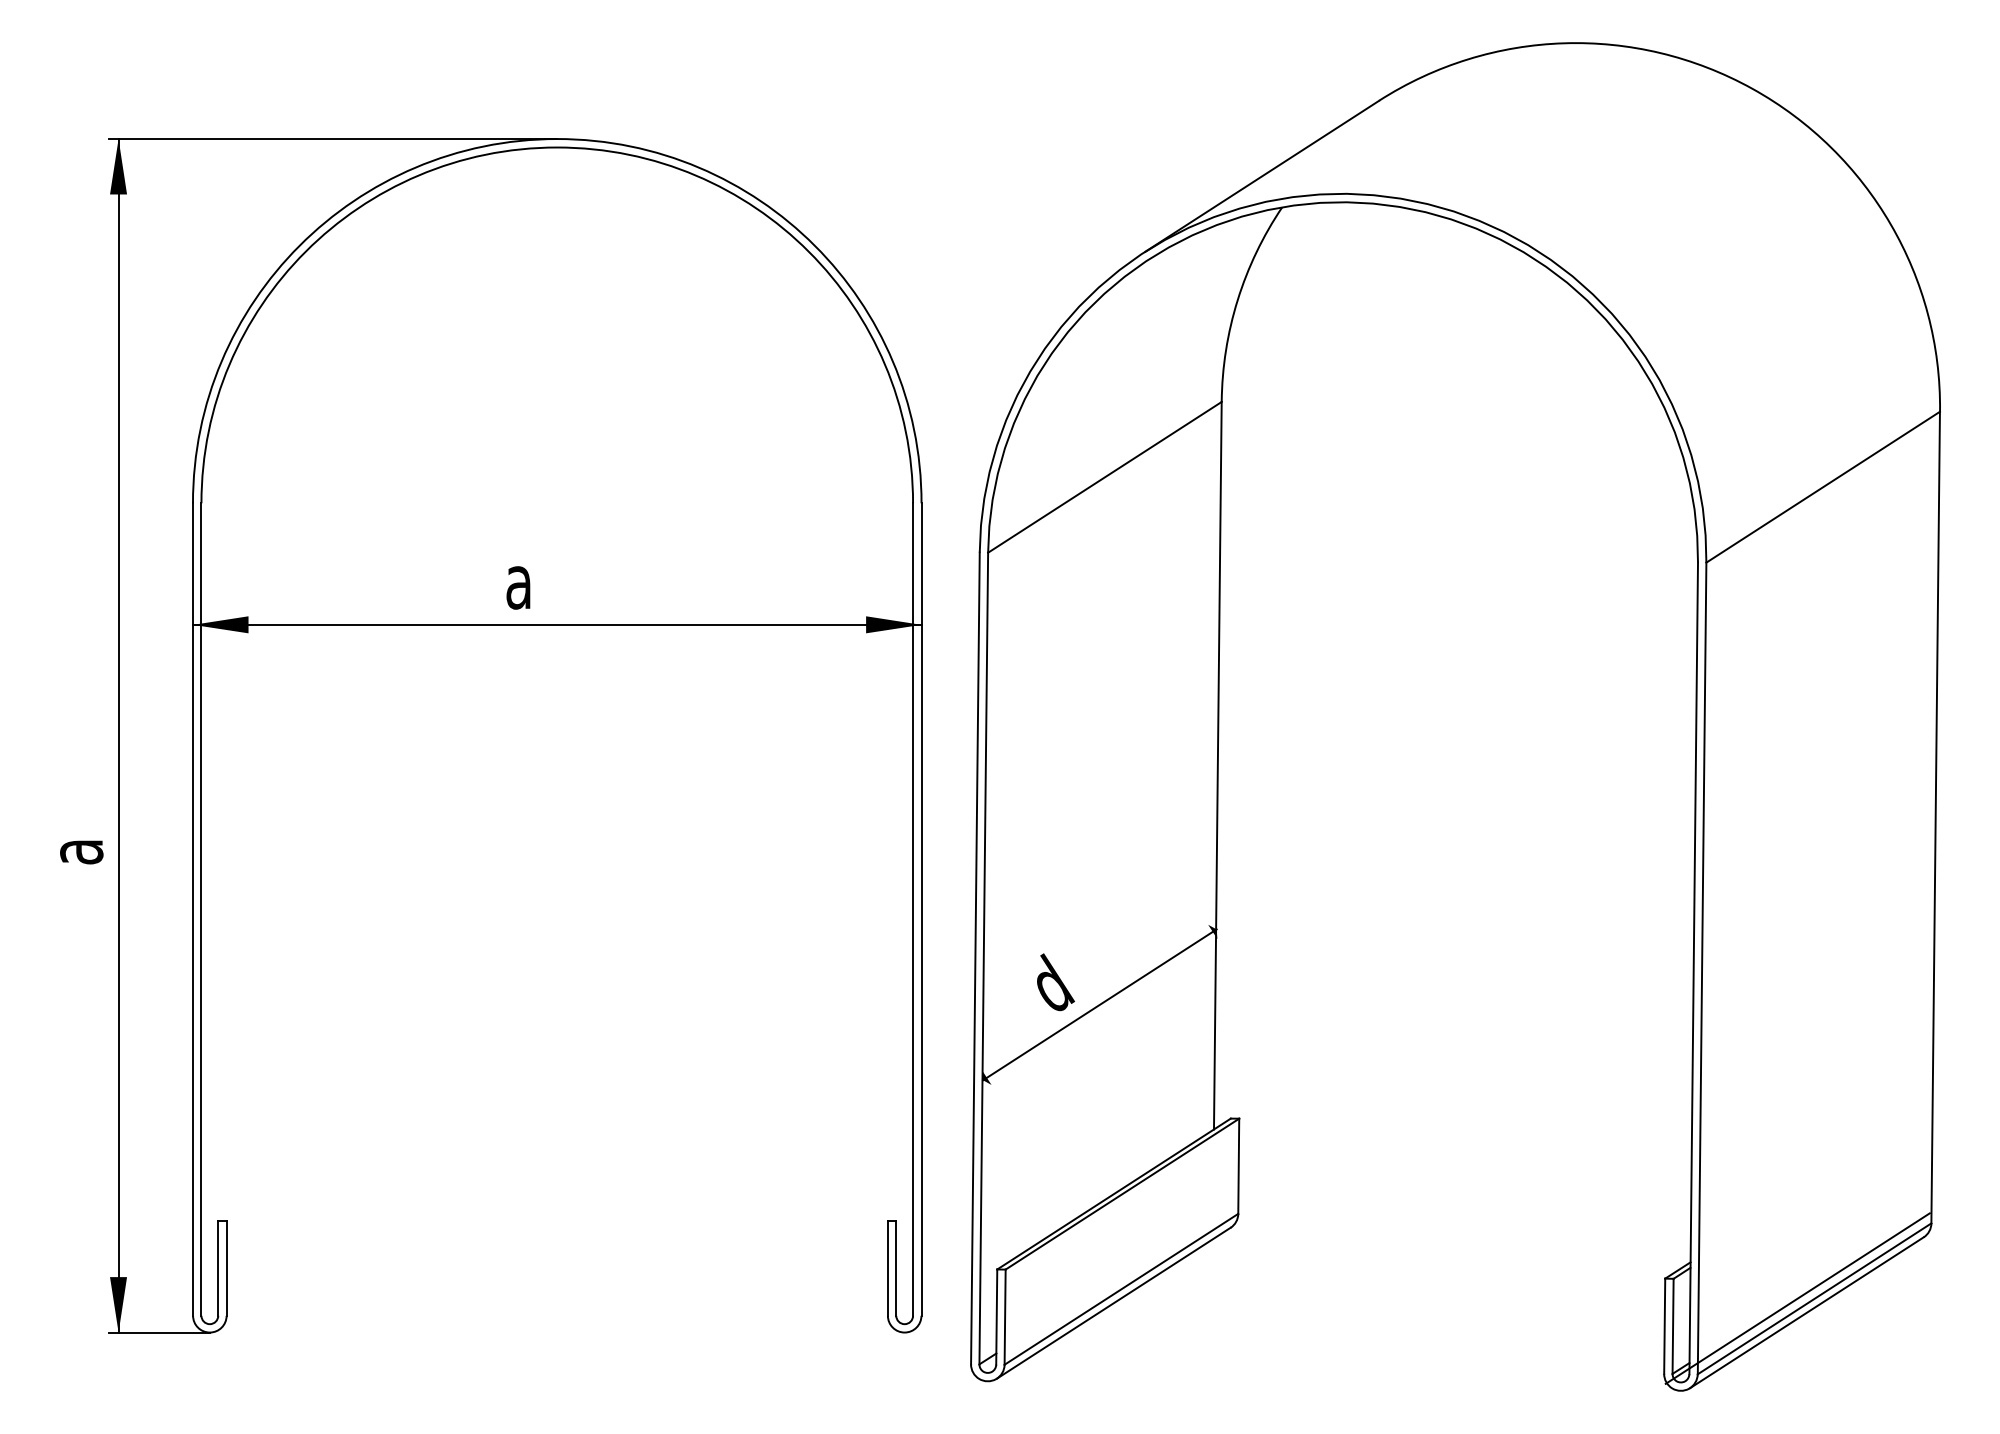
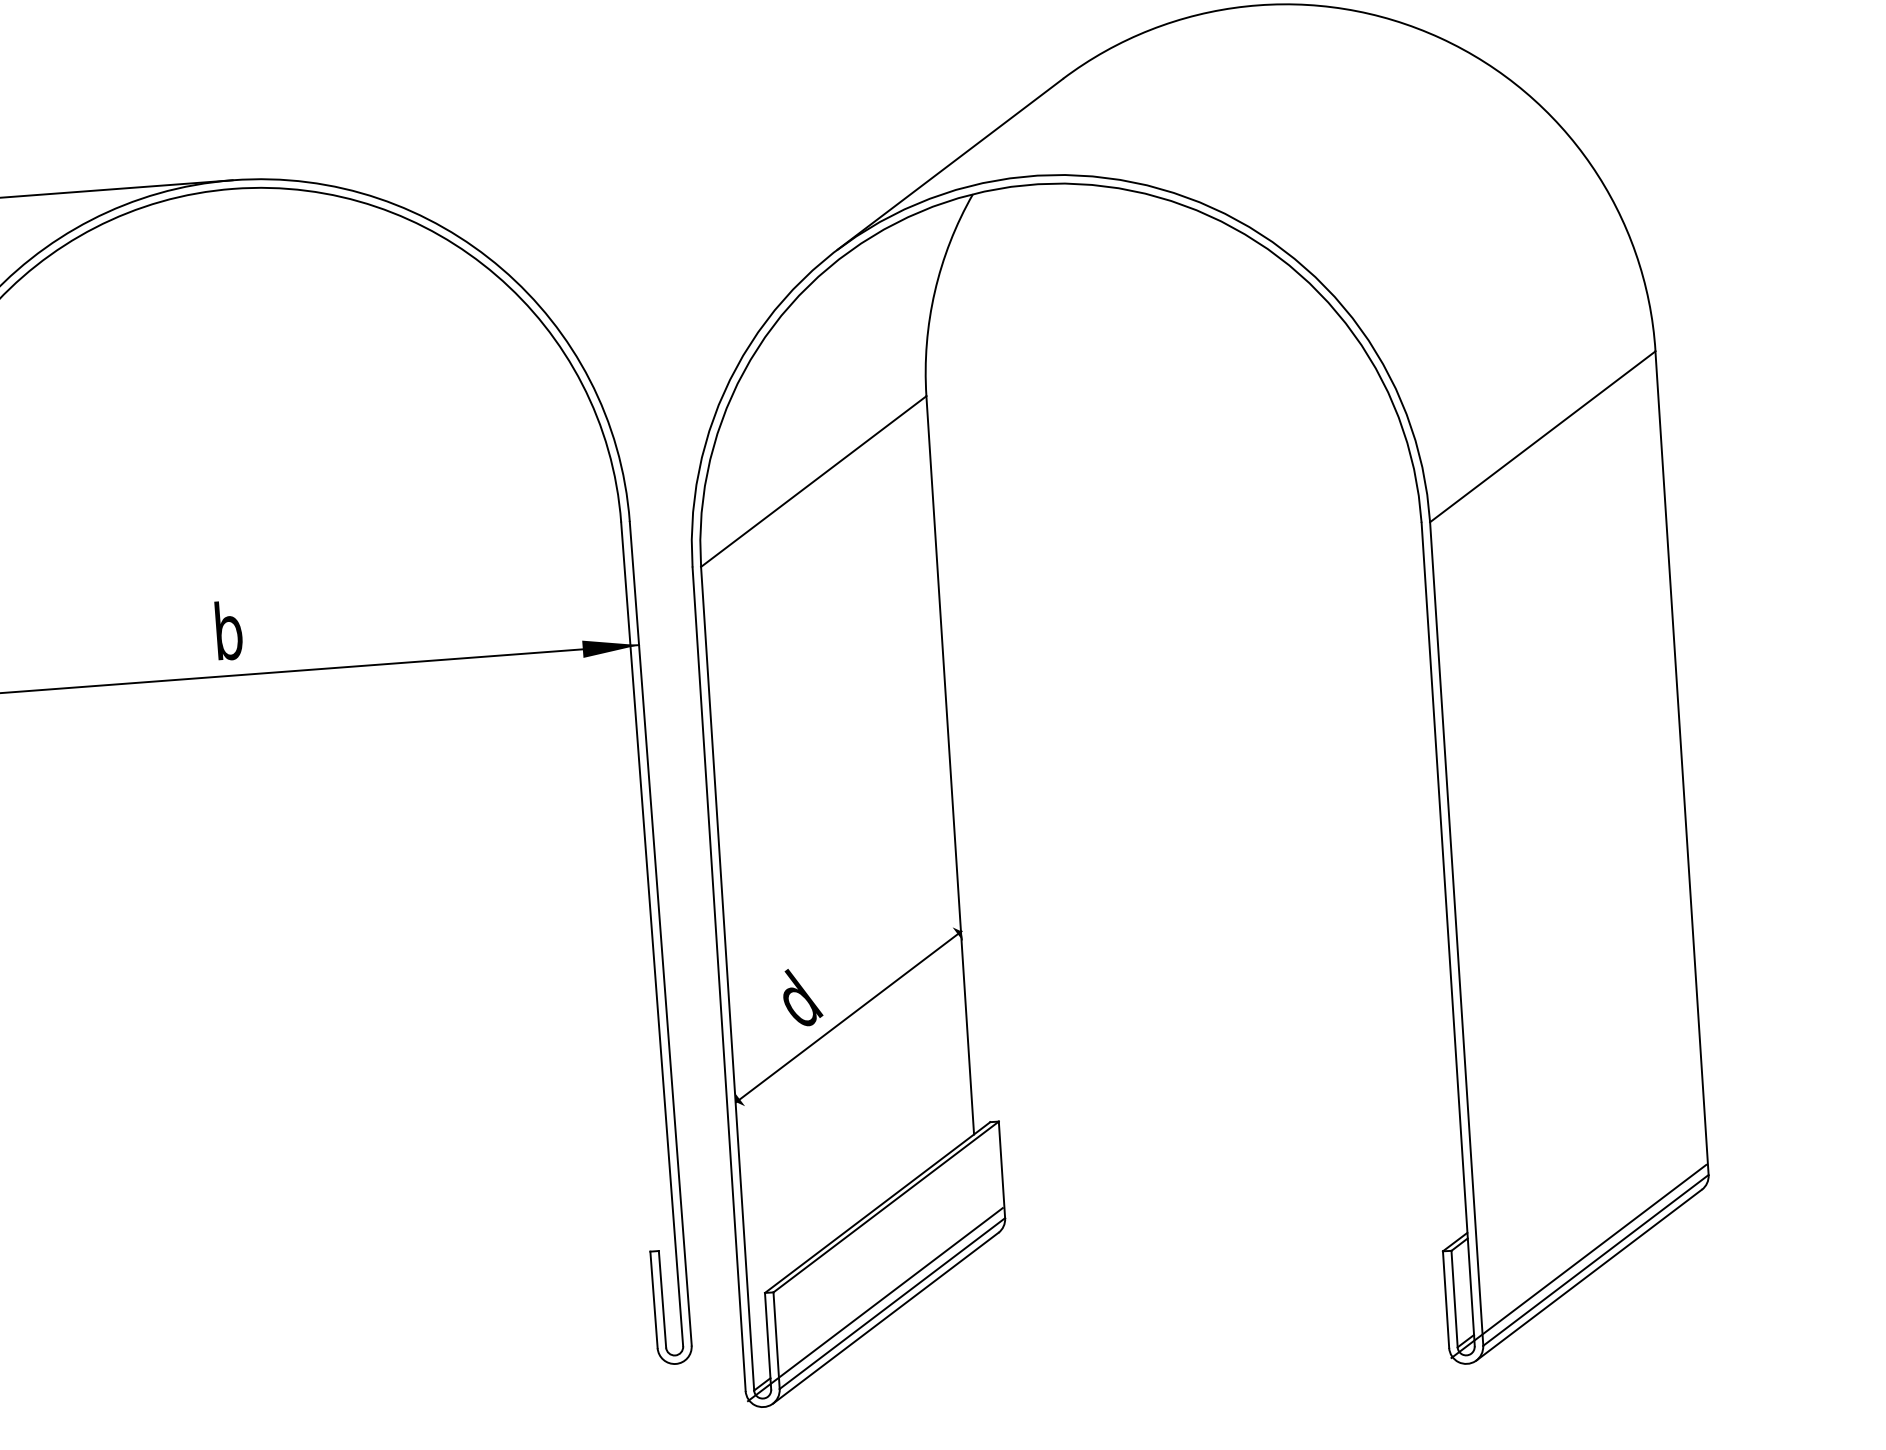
text: (519, 580) -> (228, 630), a -> b
line: (1104, 1288) -> (875, 1304), added

